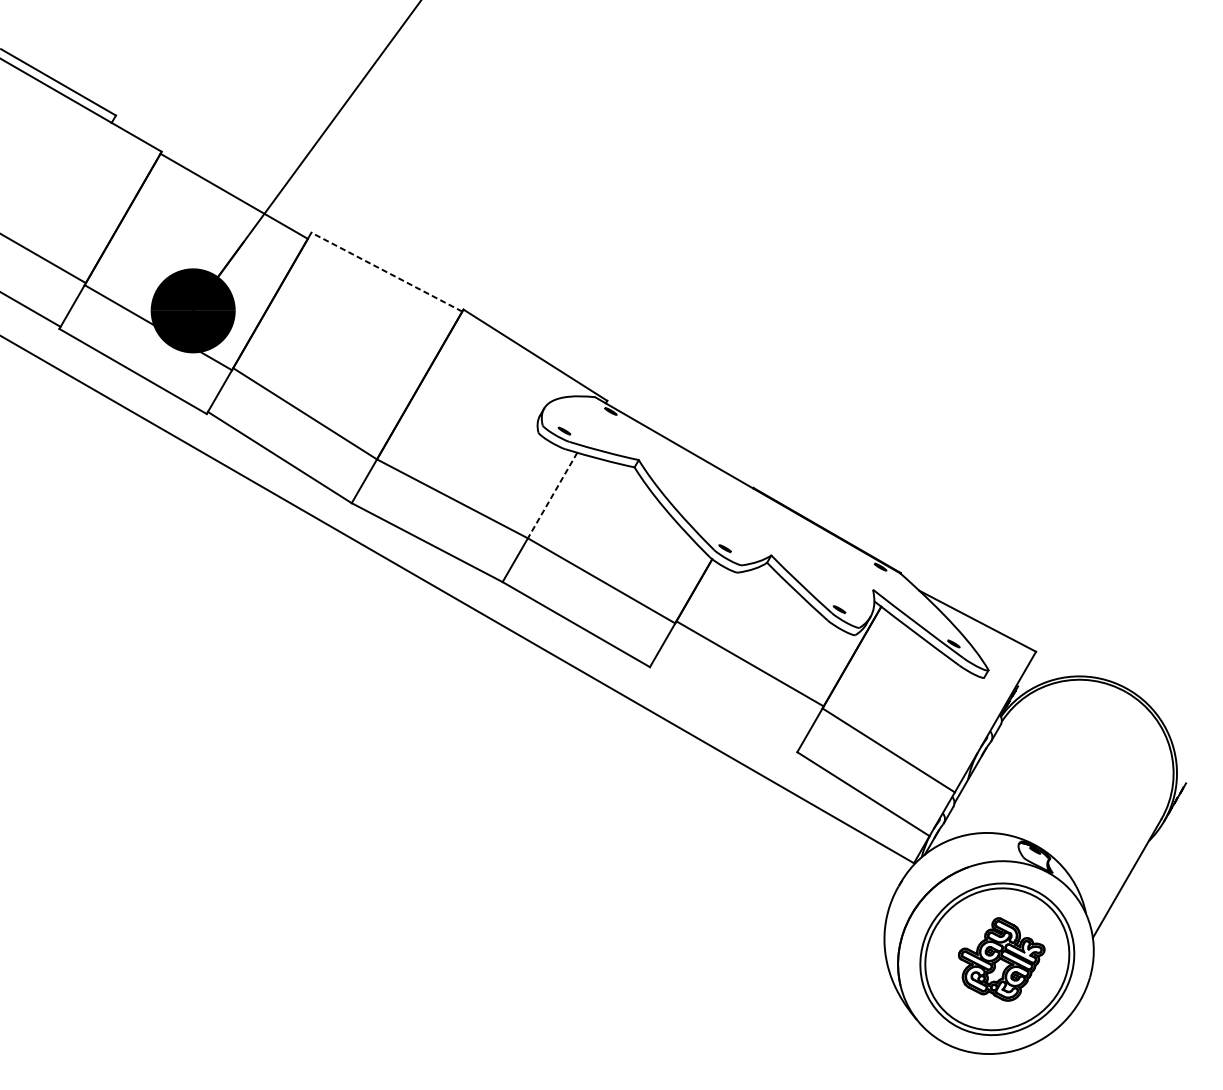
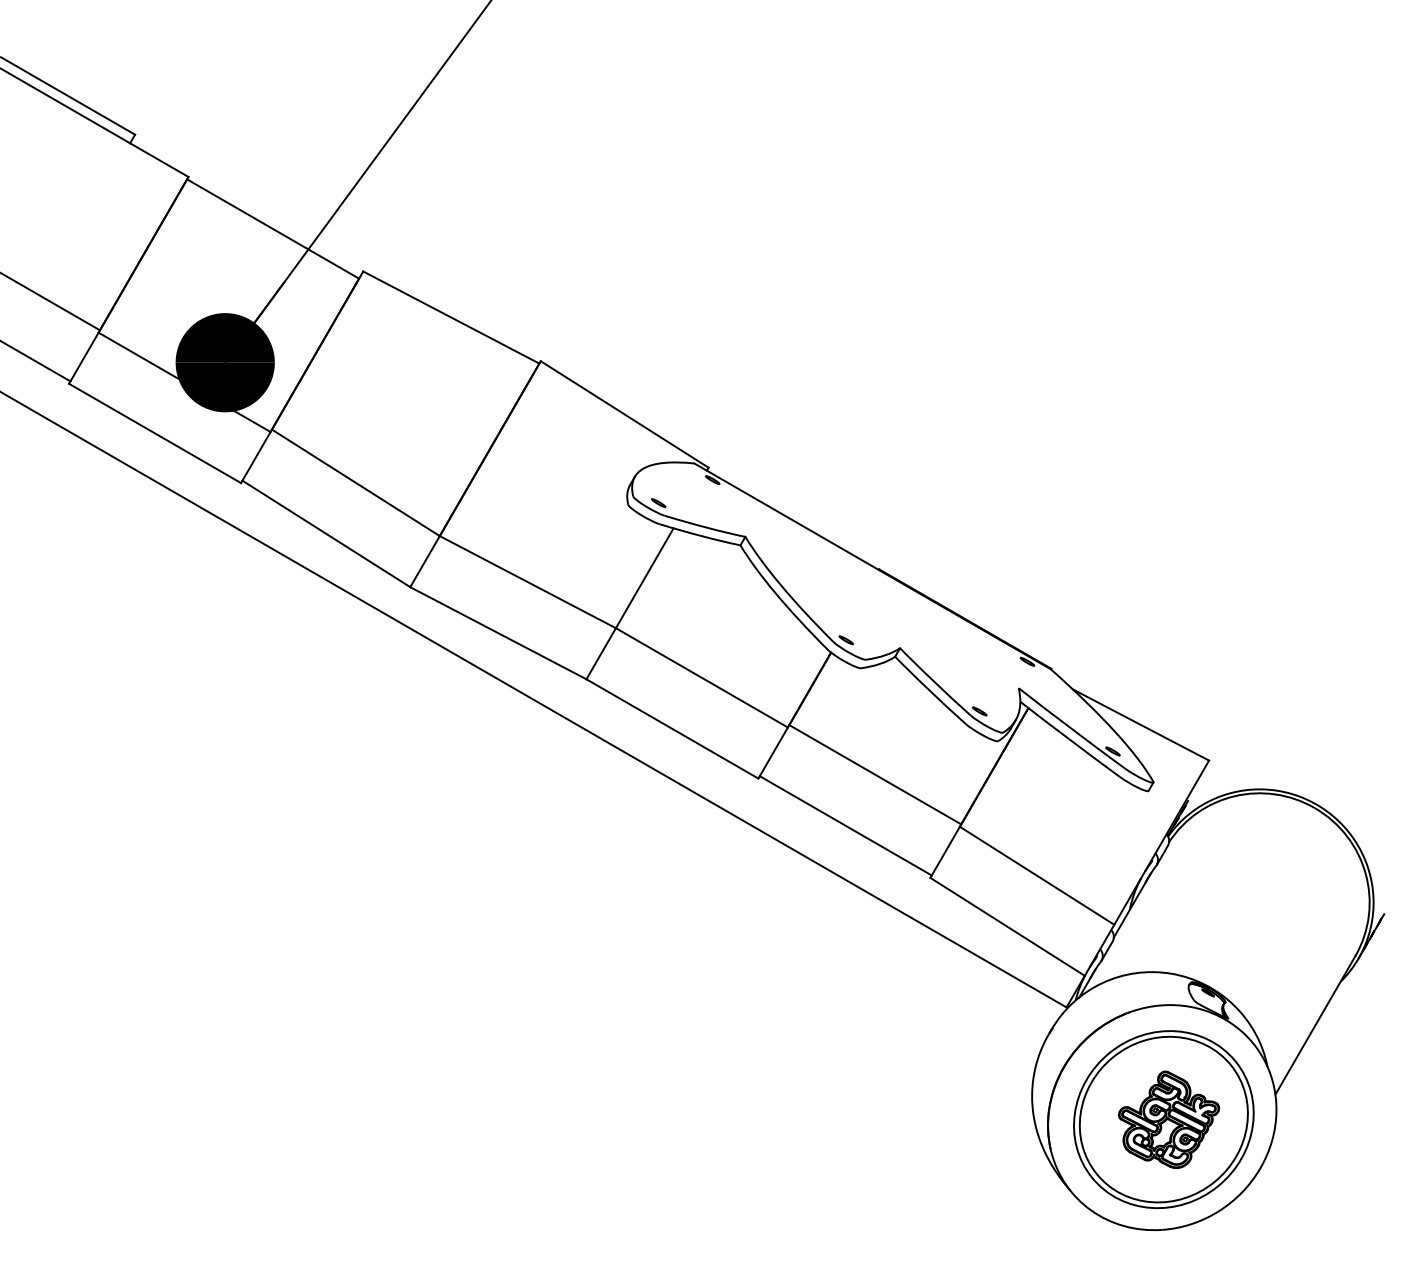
line: (386, 272) -> (450, 317), dashed -> solid
line: (552, 495) -> (644, 578), dashed -> solid
line: (724, 707) -> (845, 825), added

